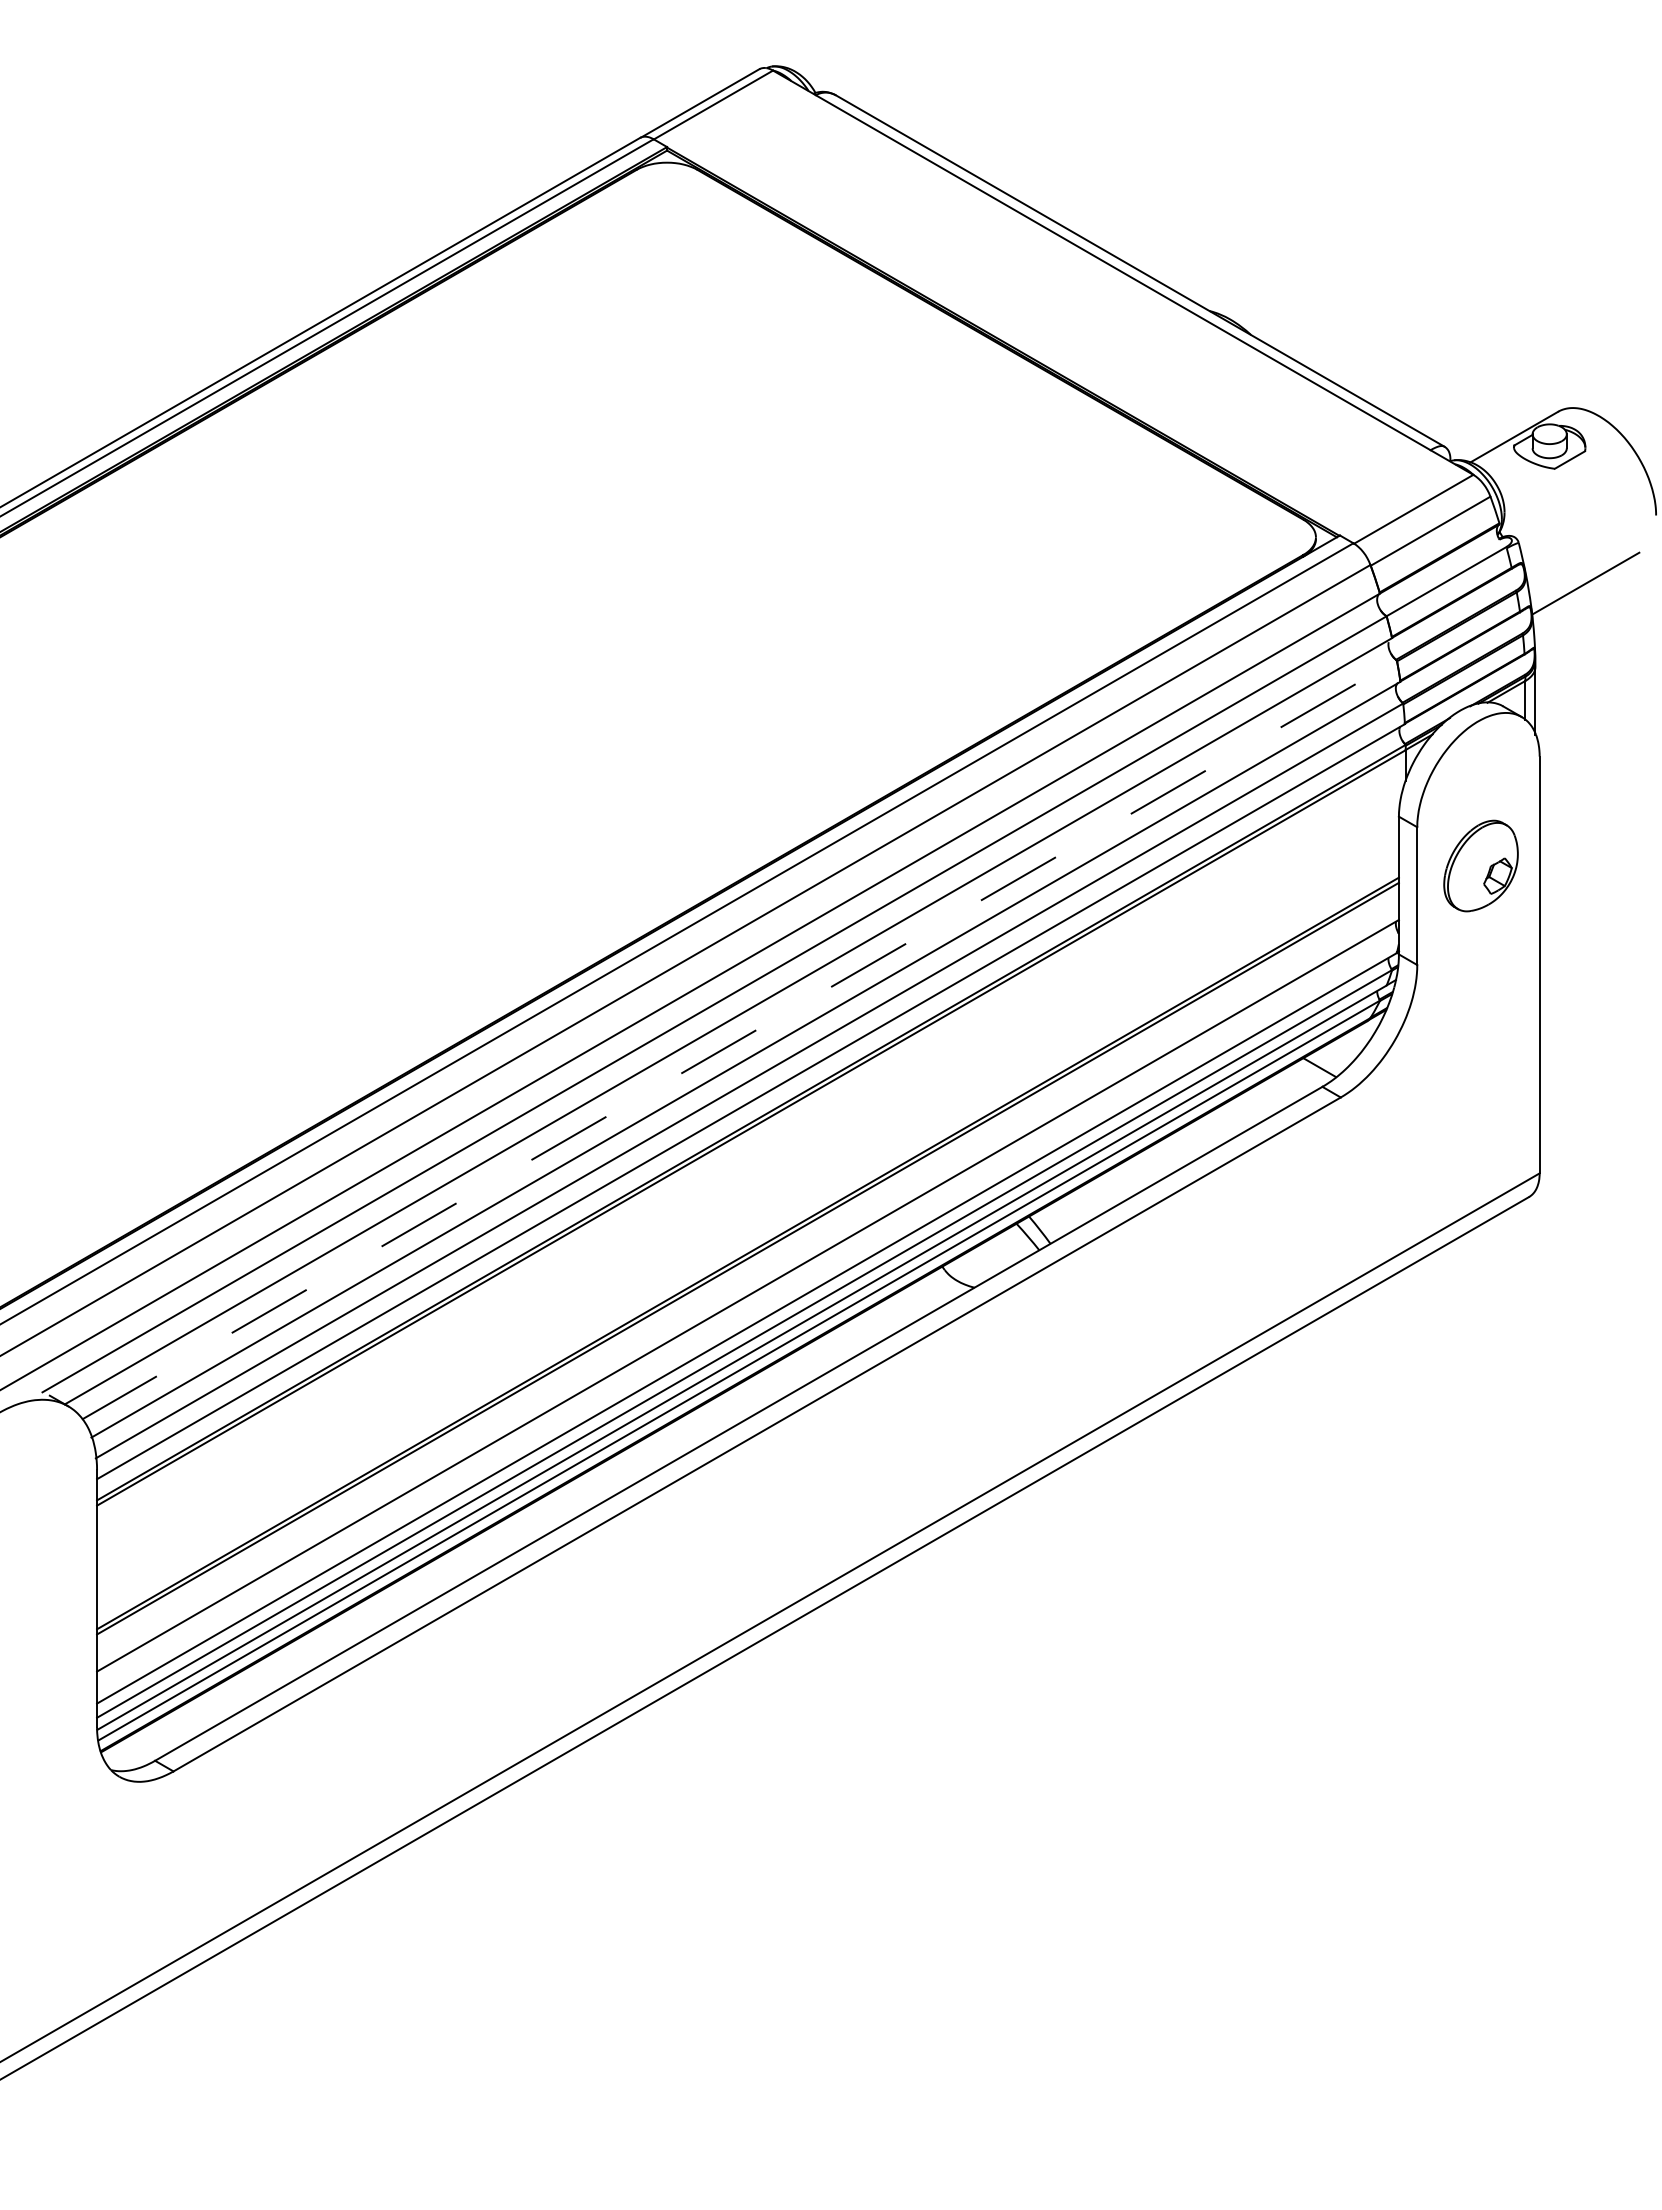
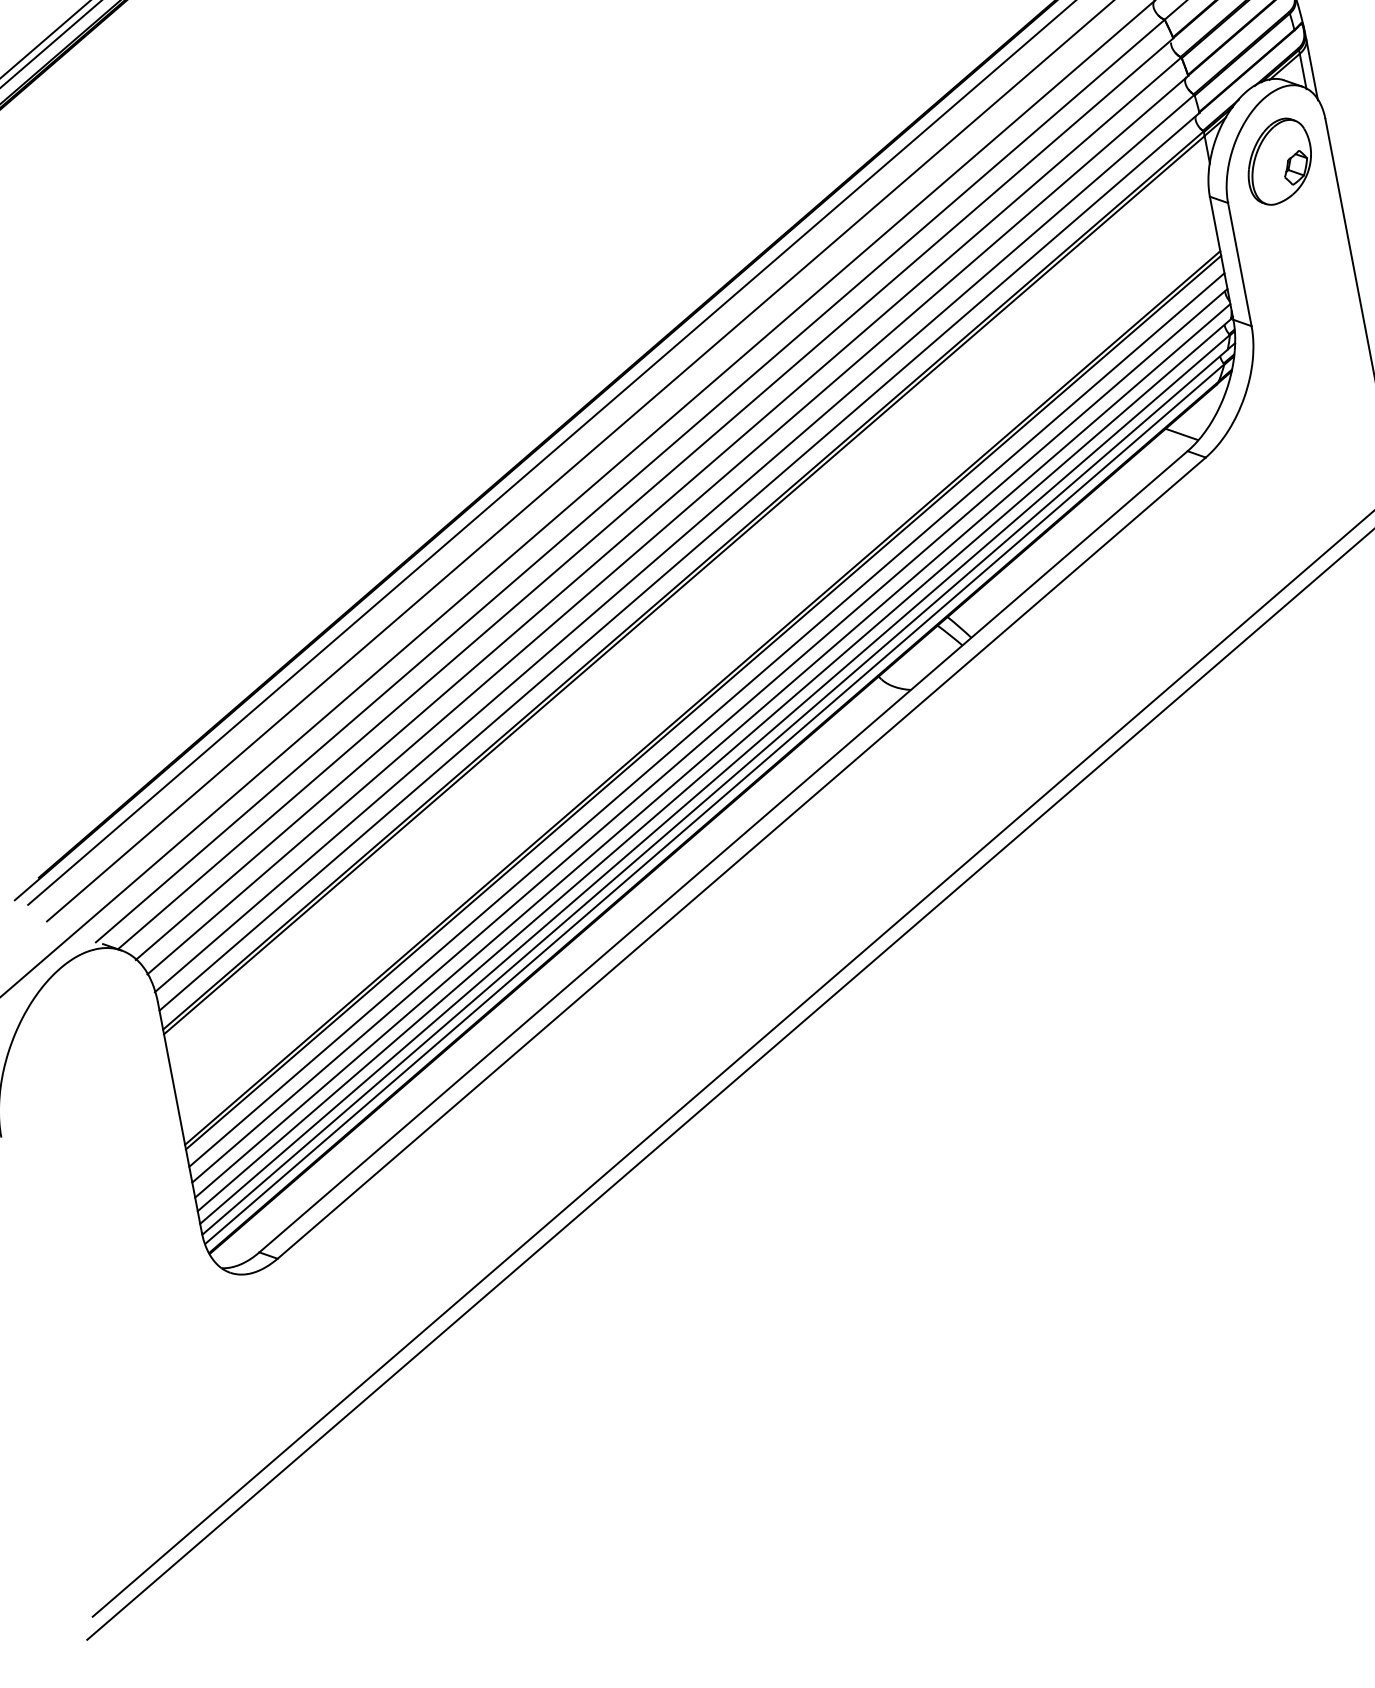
part: (1480, 865) -> (1278, 161), moved
line: (739, 1039) -> (658, 508), dashed -> solid
line: (747, 1277) -> (706, 719), added
line: (747, 1312) -> (712, 750), added

